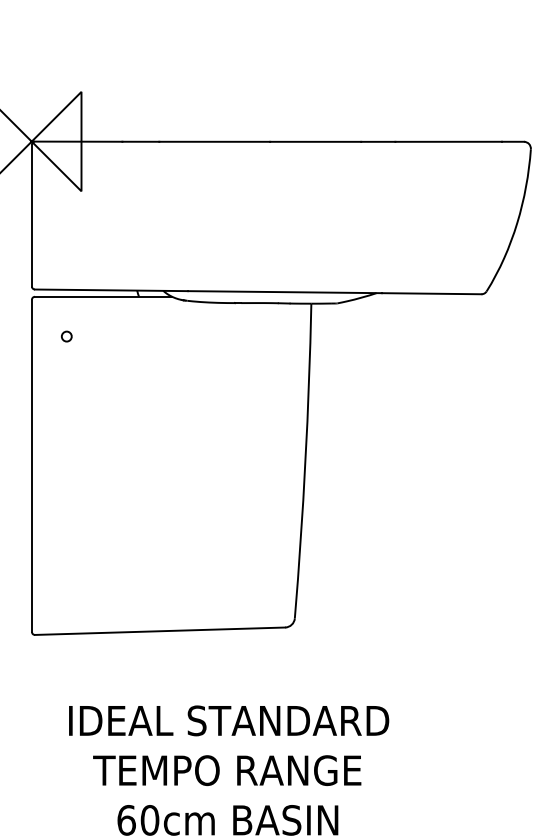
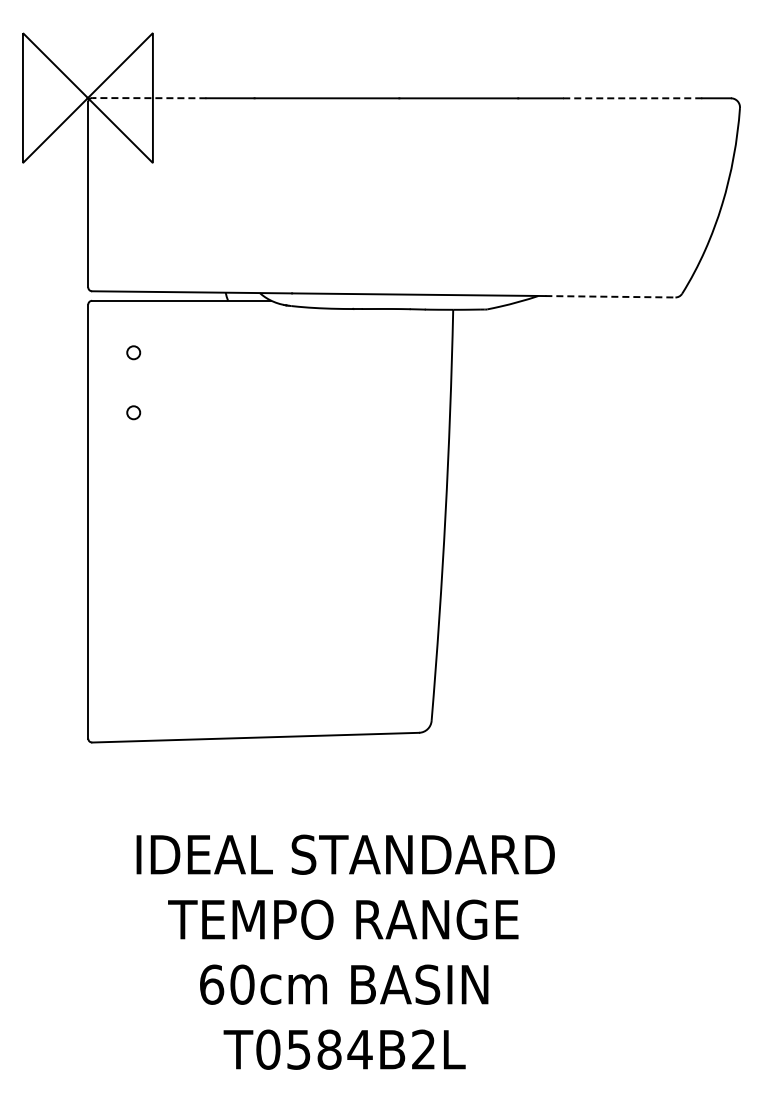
line: (78, 141) -> (148, 98), solid -> dashed
line: (448, 141) -> (632, 98), solid -> dashed
line: (431, 293) -> (610, 296), solid -> dashed
circle: (66, 382) -> (133, 412), added

